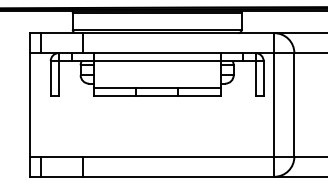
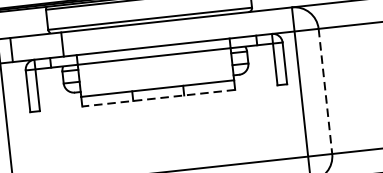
line: (156, 95) -> (157, 98), solid -> dashed
line: (294, 104) -> (325, 90), solid -> dashed

